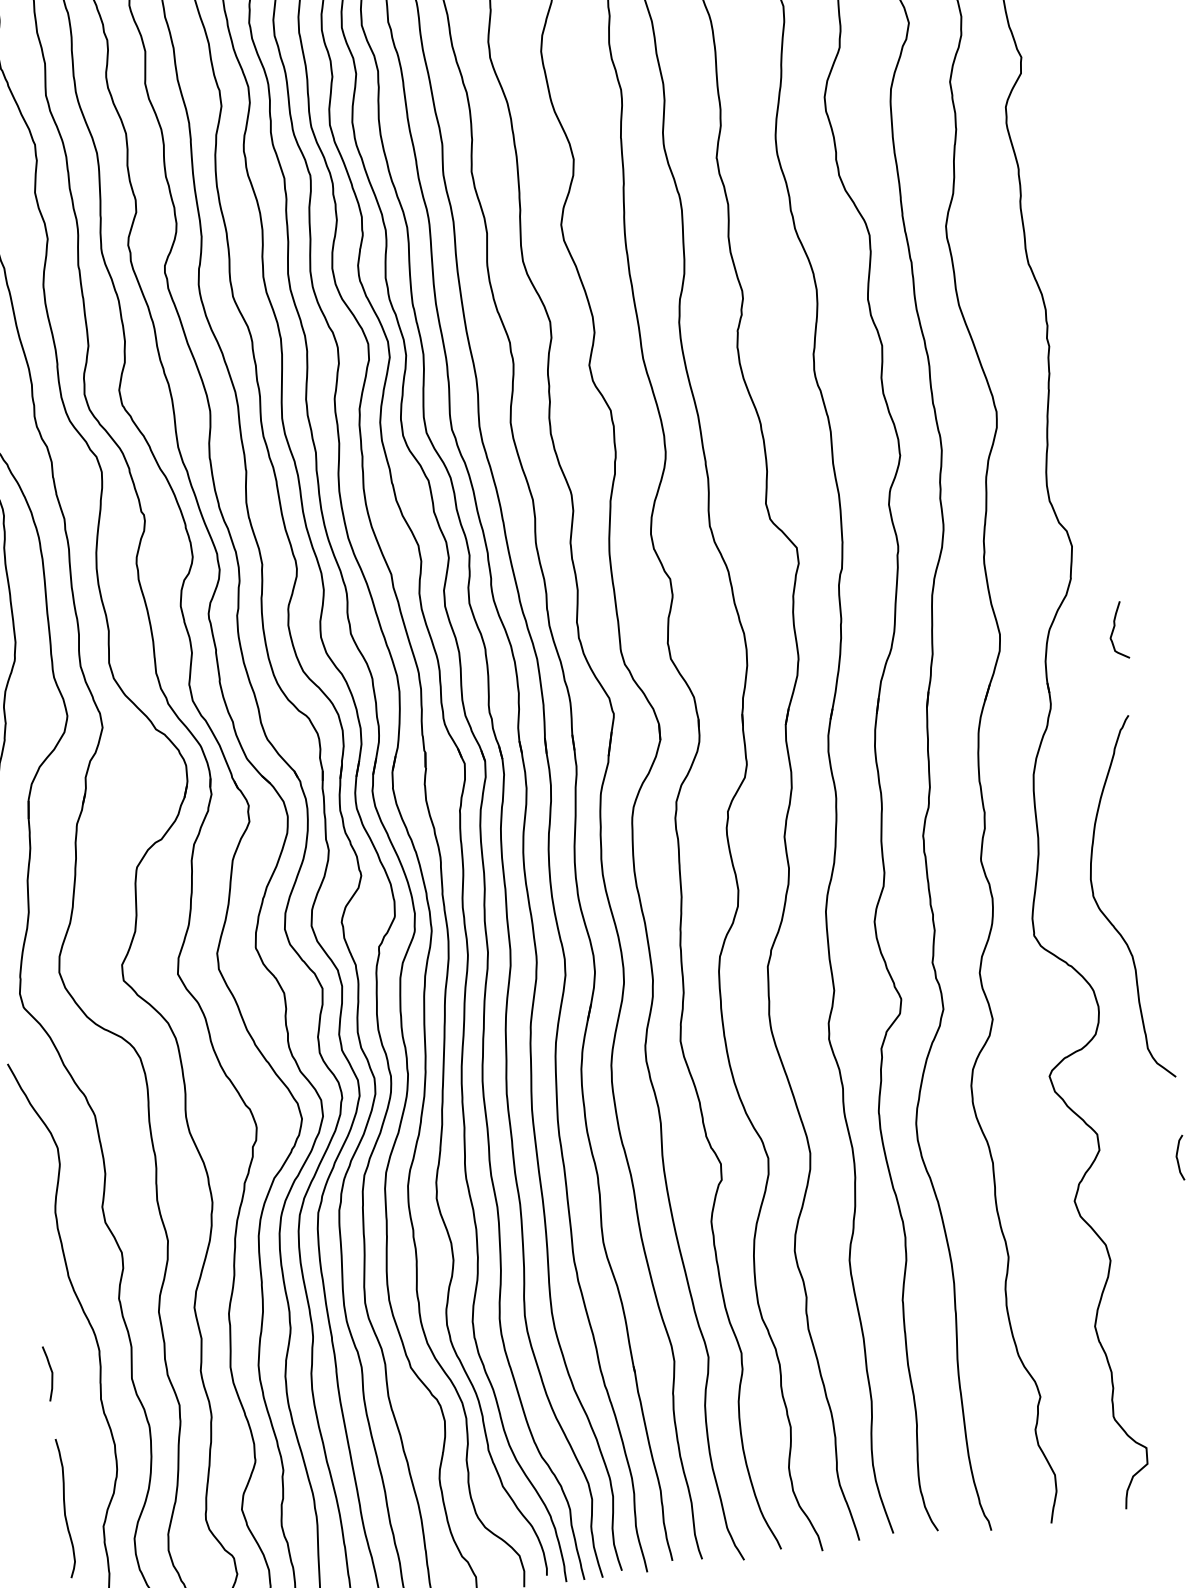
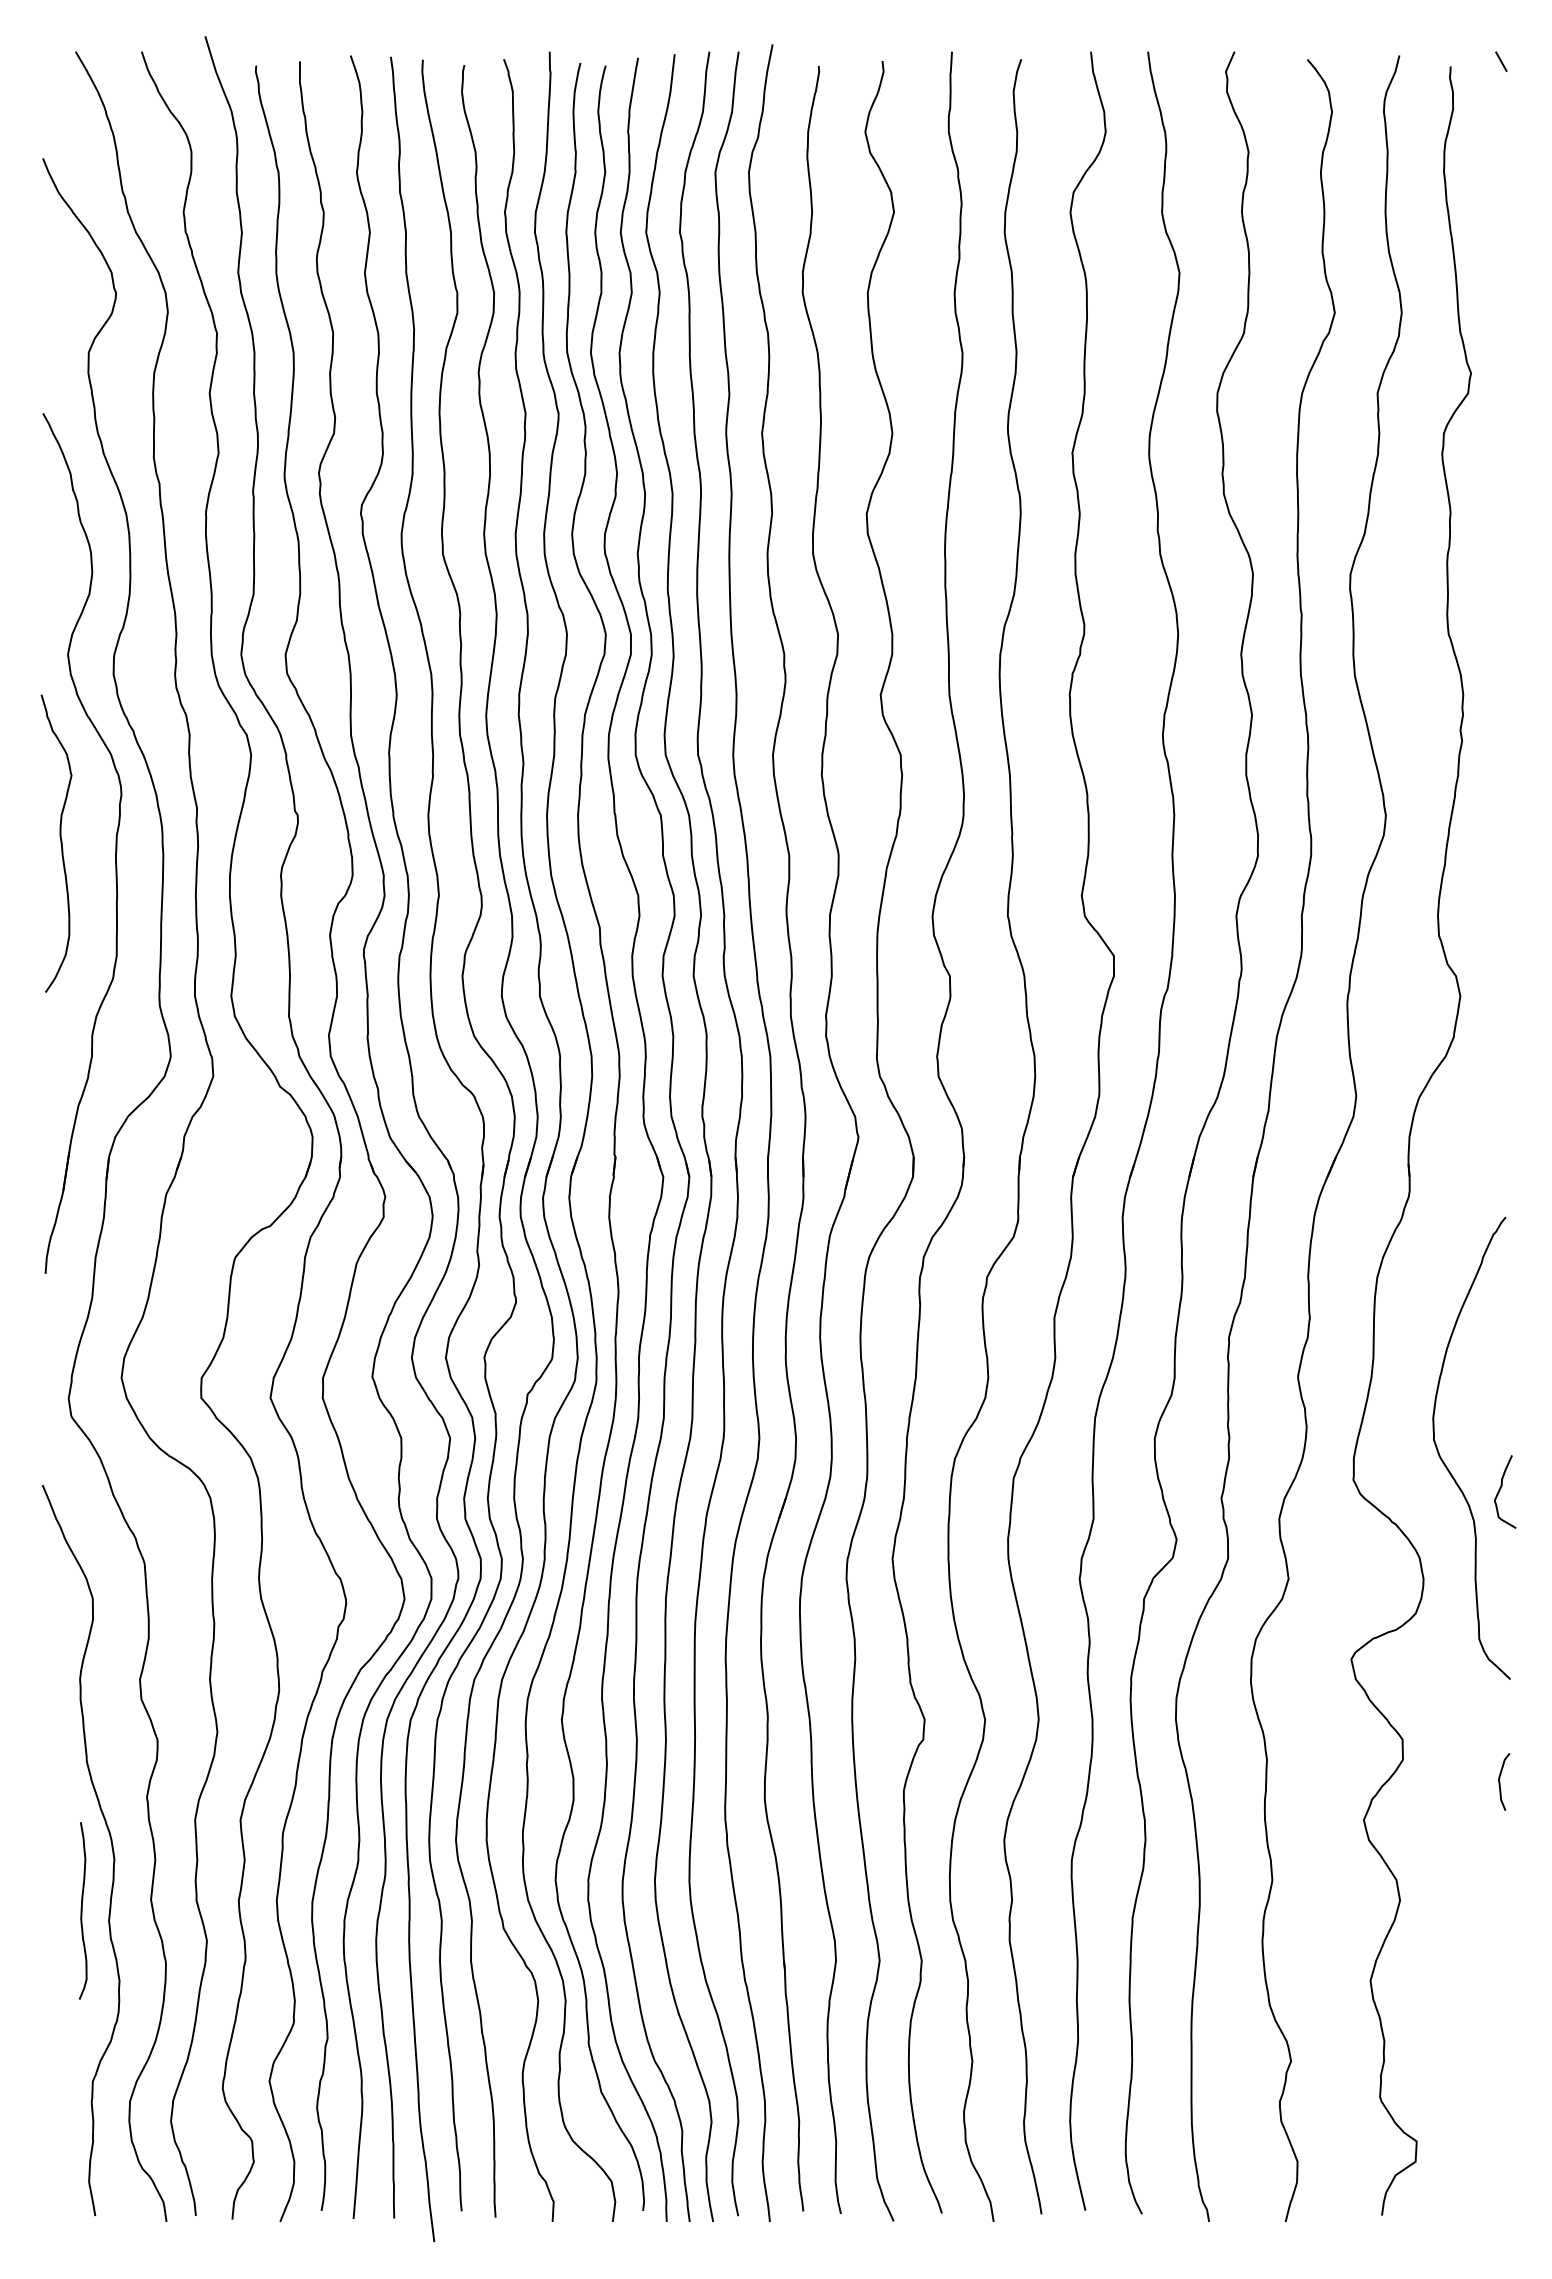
curve: (1114, 628) -> (1501, 1488), moved
curve: (51, 1372) -> (50, 1879), removed
curve: (65, 1508) -> (82, 1910), moved

